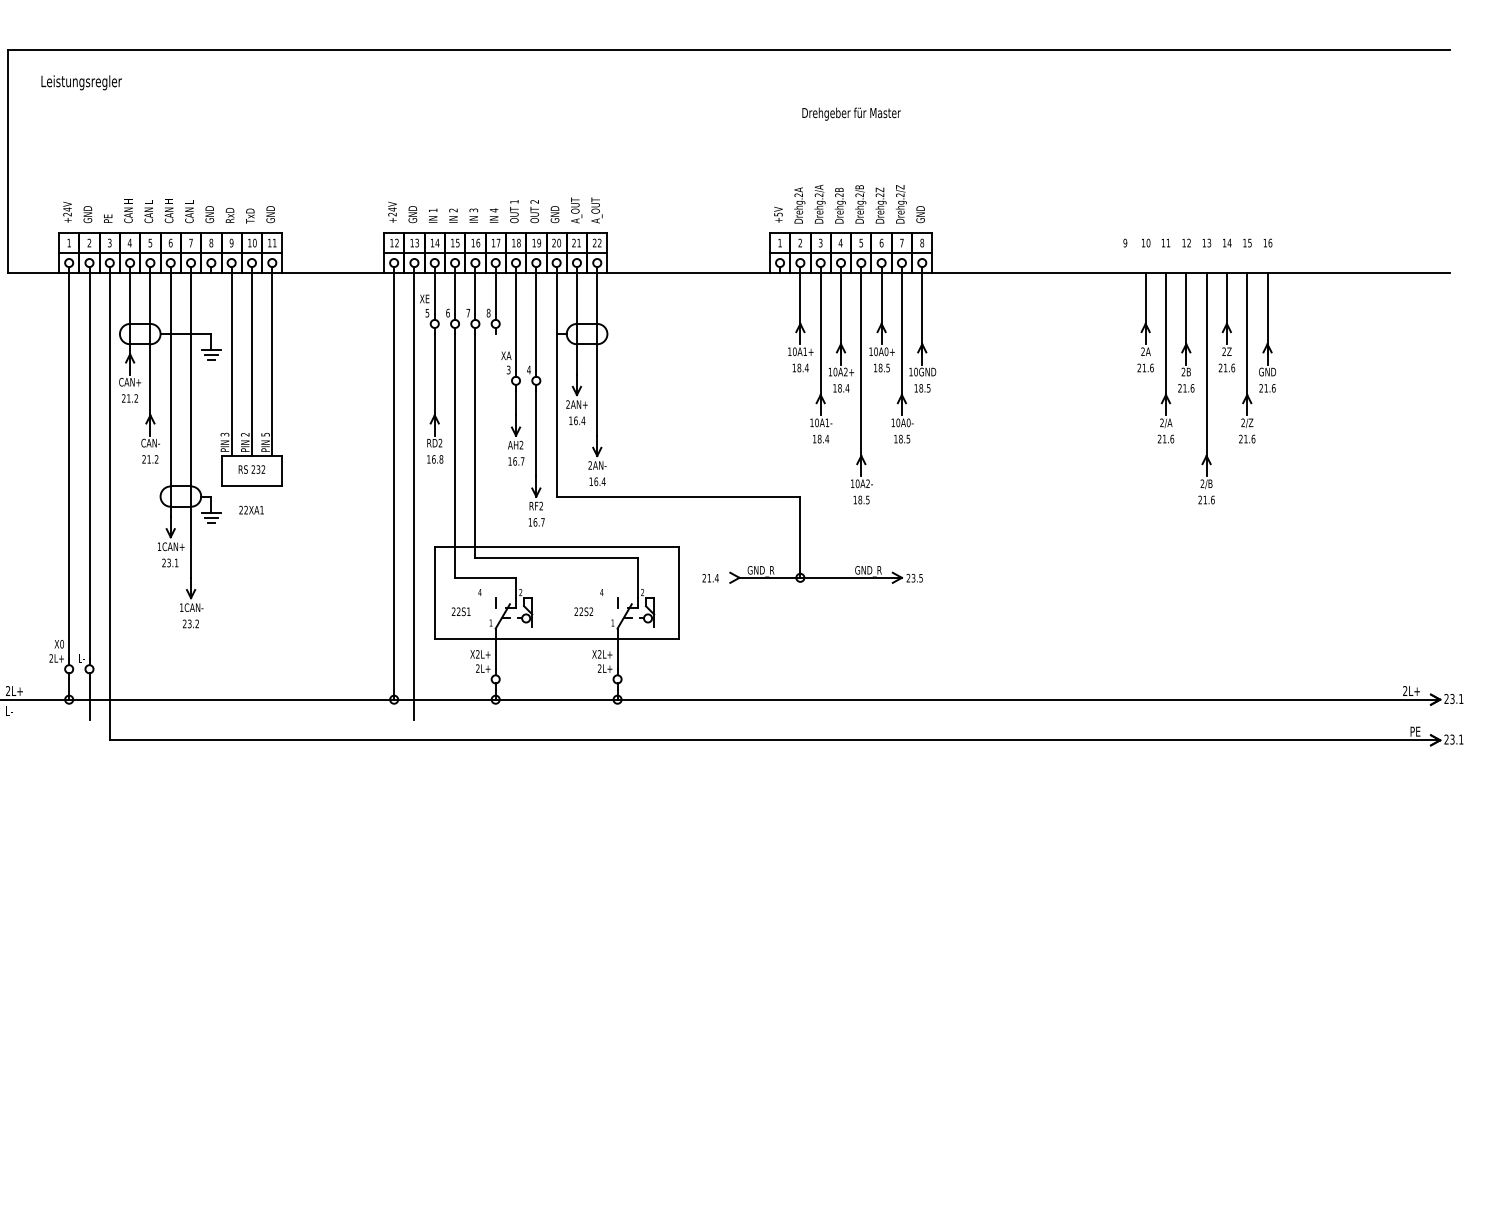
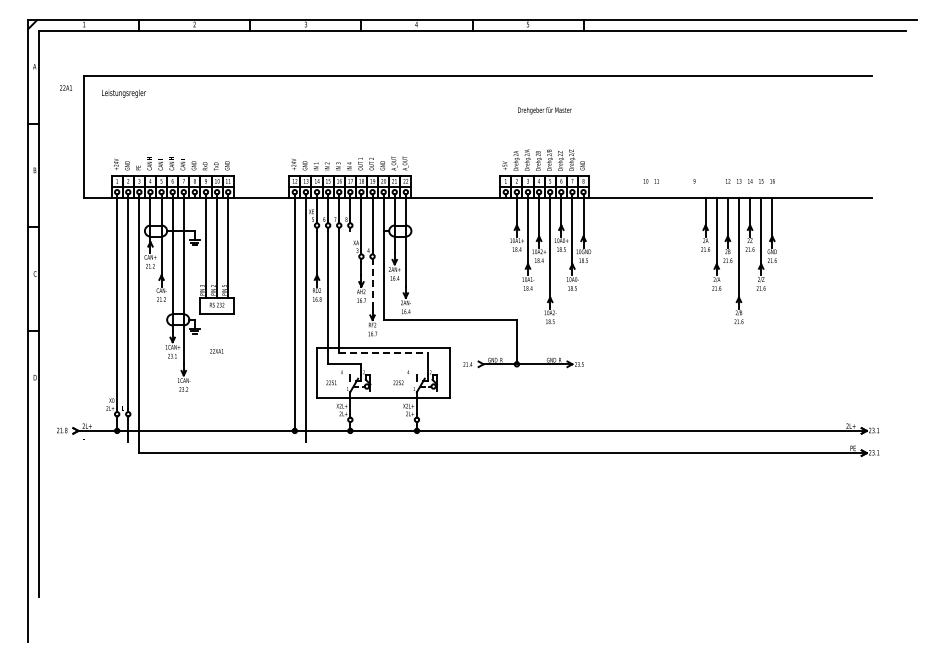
text: (1154, 243) -> (650, 181), moved
line: (536, 431) -> (372, 284), solid -> dashed
text: (250, 510) -> (216, 351), moved
line: (558, 558) -> (384, 353), solid -> dashed

